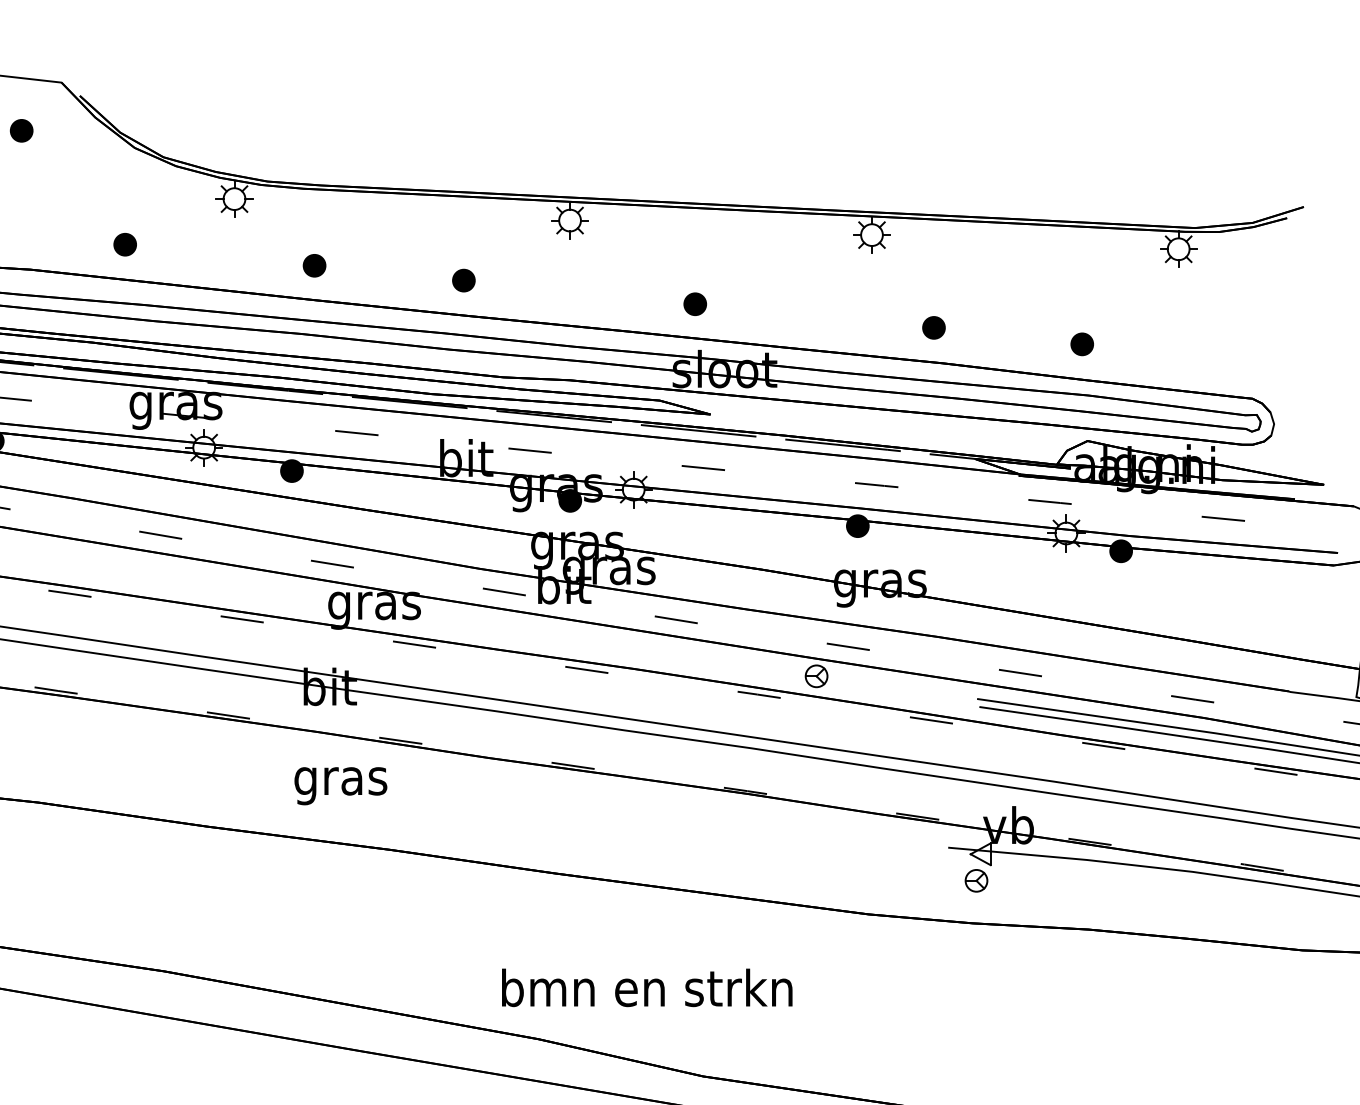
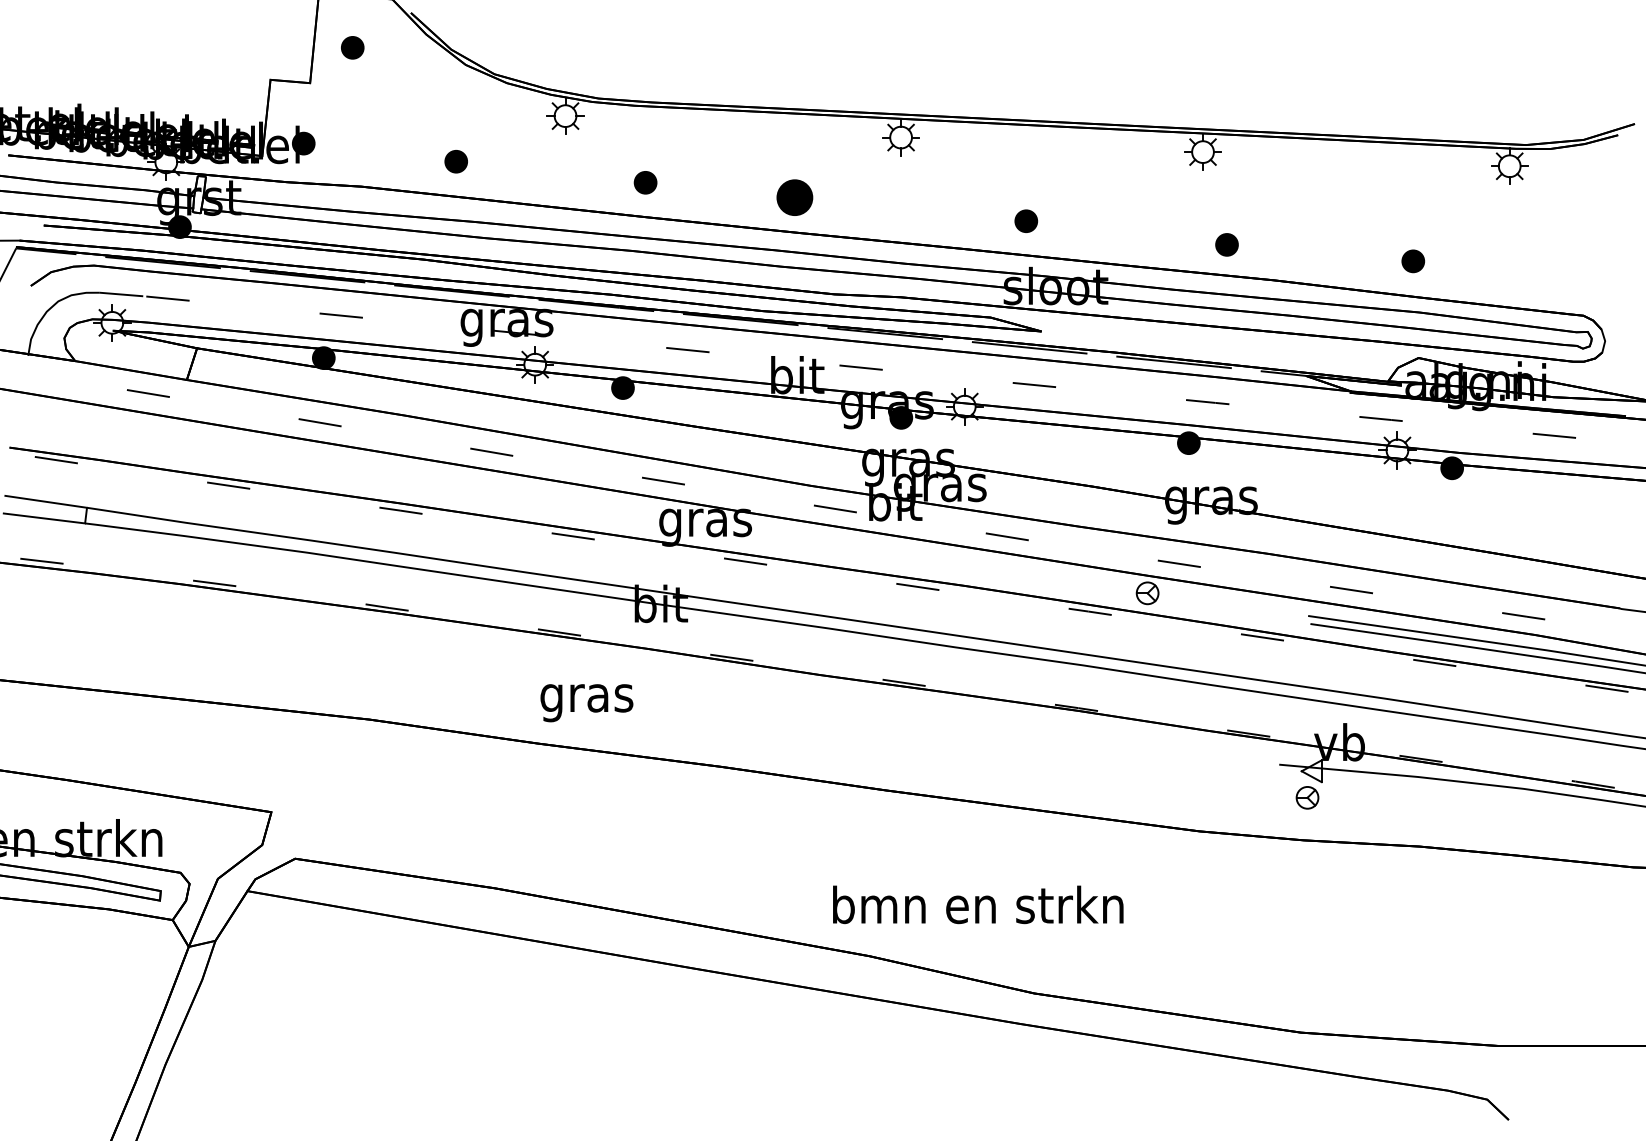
part: (463, 280) -> (794, 197), size x1.6
part: (933, 327) -> (1226, 244), moved
text: (340, 786) -> (586, 703), moved

